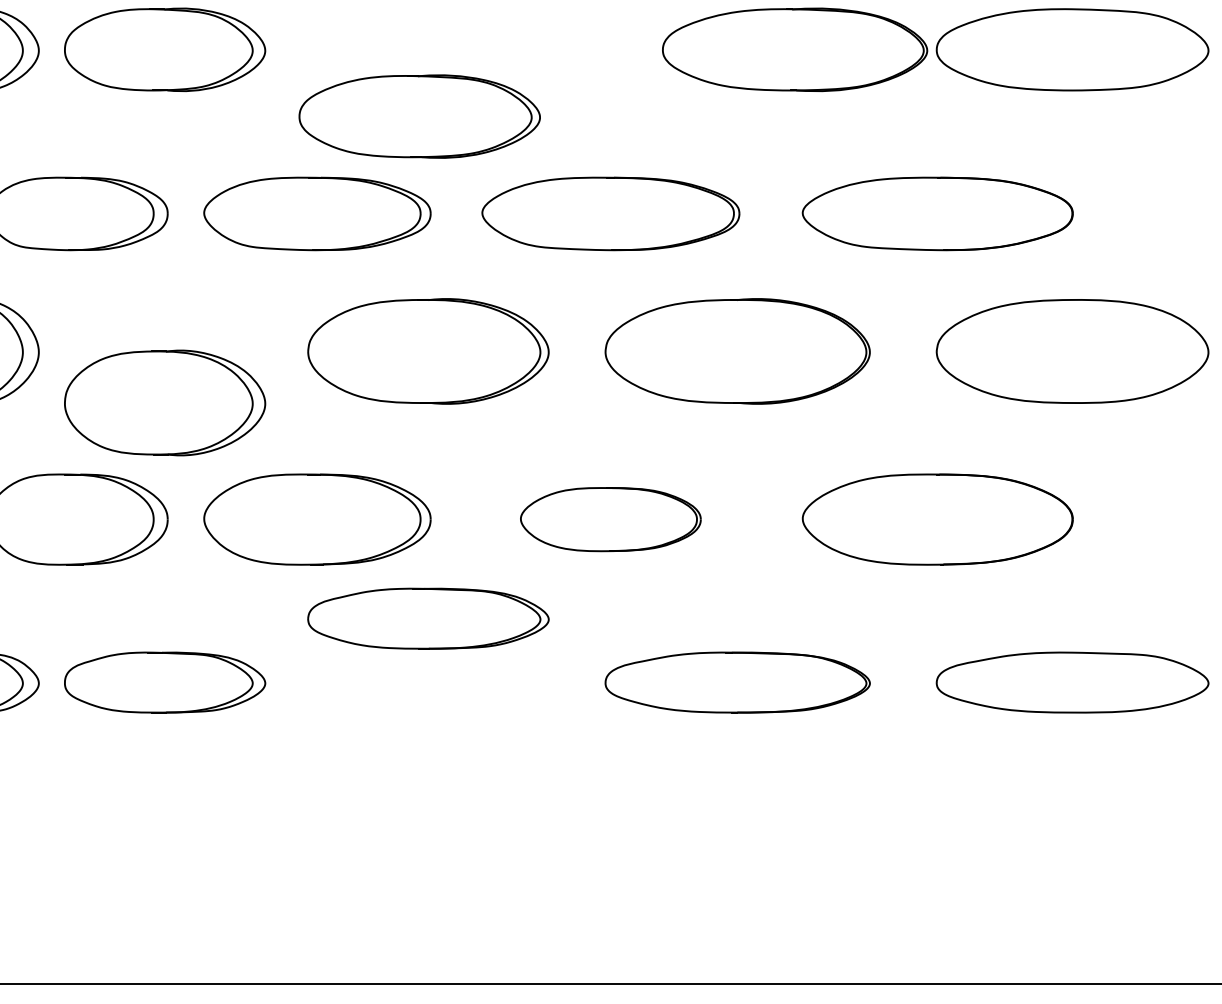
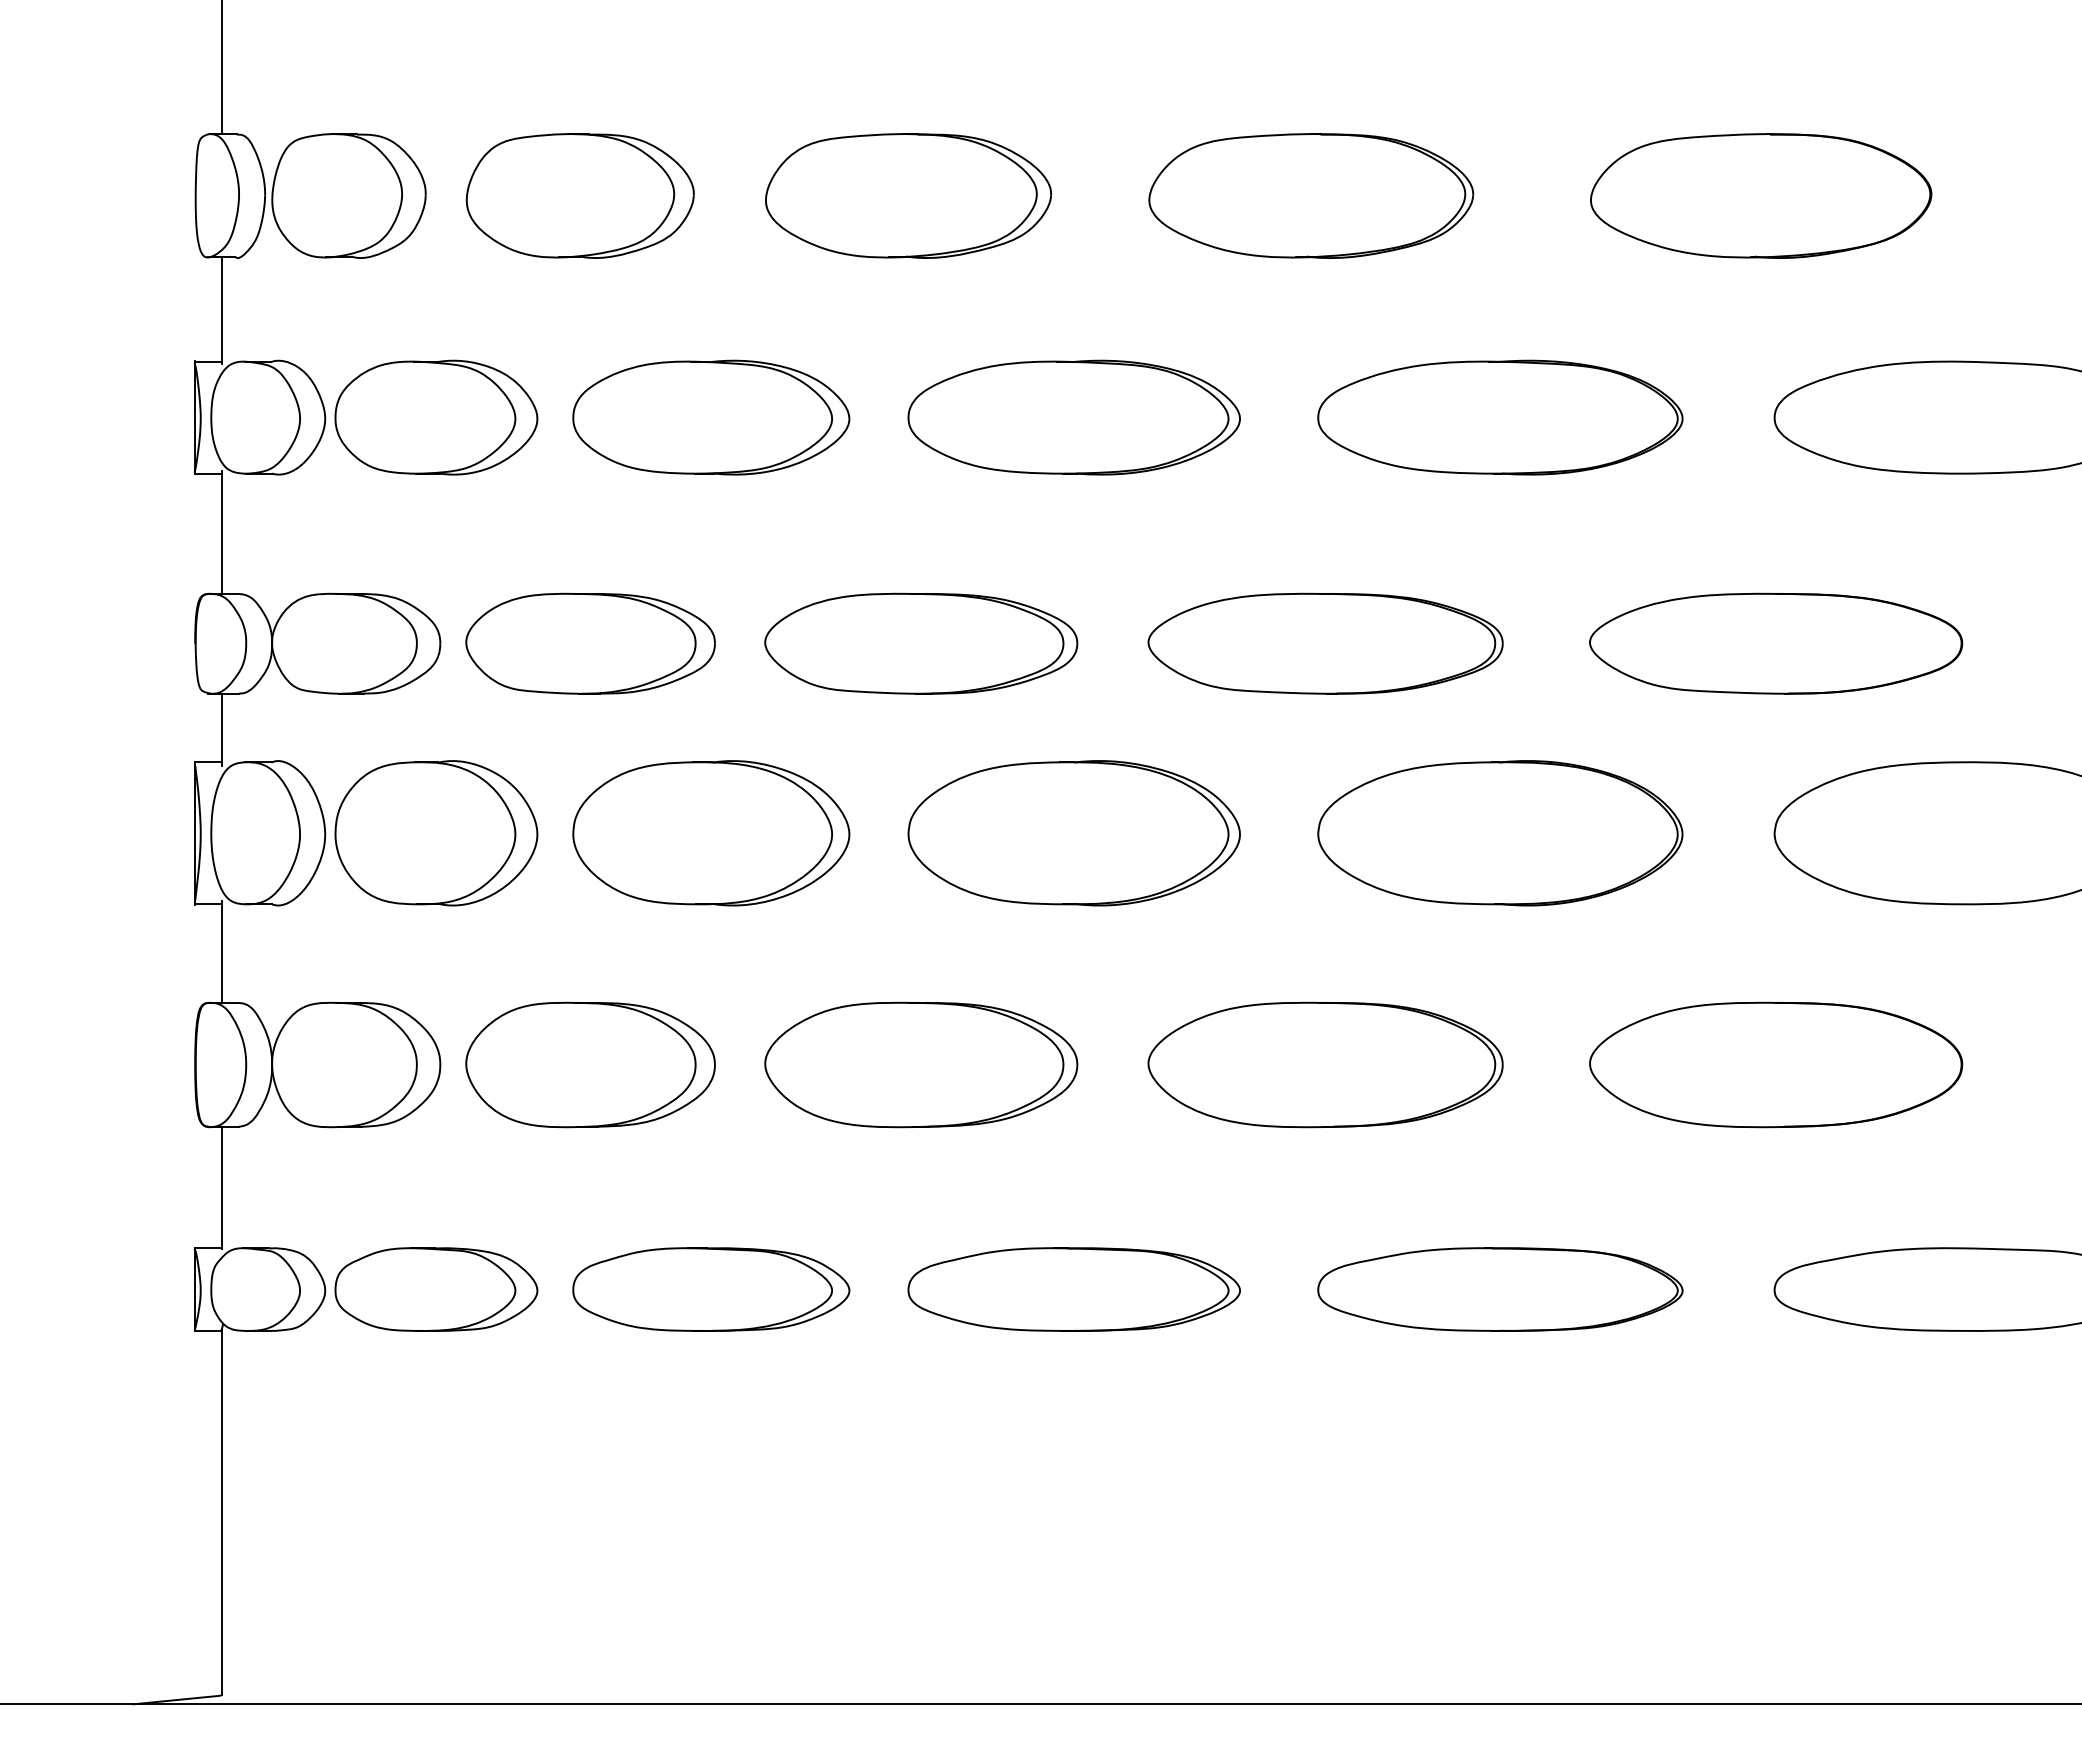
part: (795, 49) -> (1500, 417), moved
part: (419, 116) -> (1073, 417), moved
part: (165, 403) -> (711, 833), moved
part: (610, 519) -> (1325, 1064), size x1.43
part: (427, 618) -> (1073, 1289), moved

